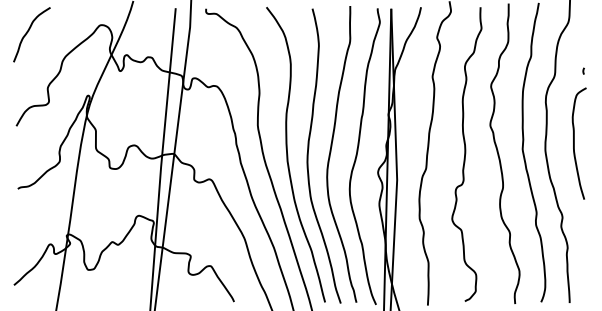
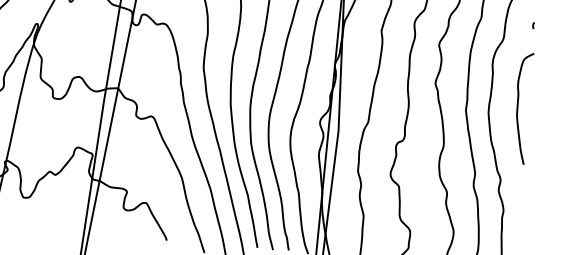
curve: (583, 70) -> (533, 24), moved

